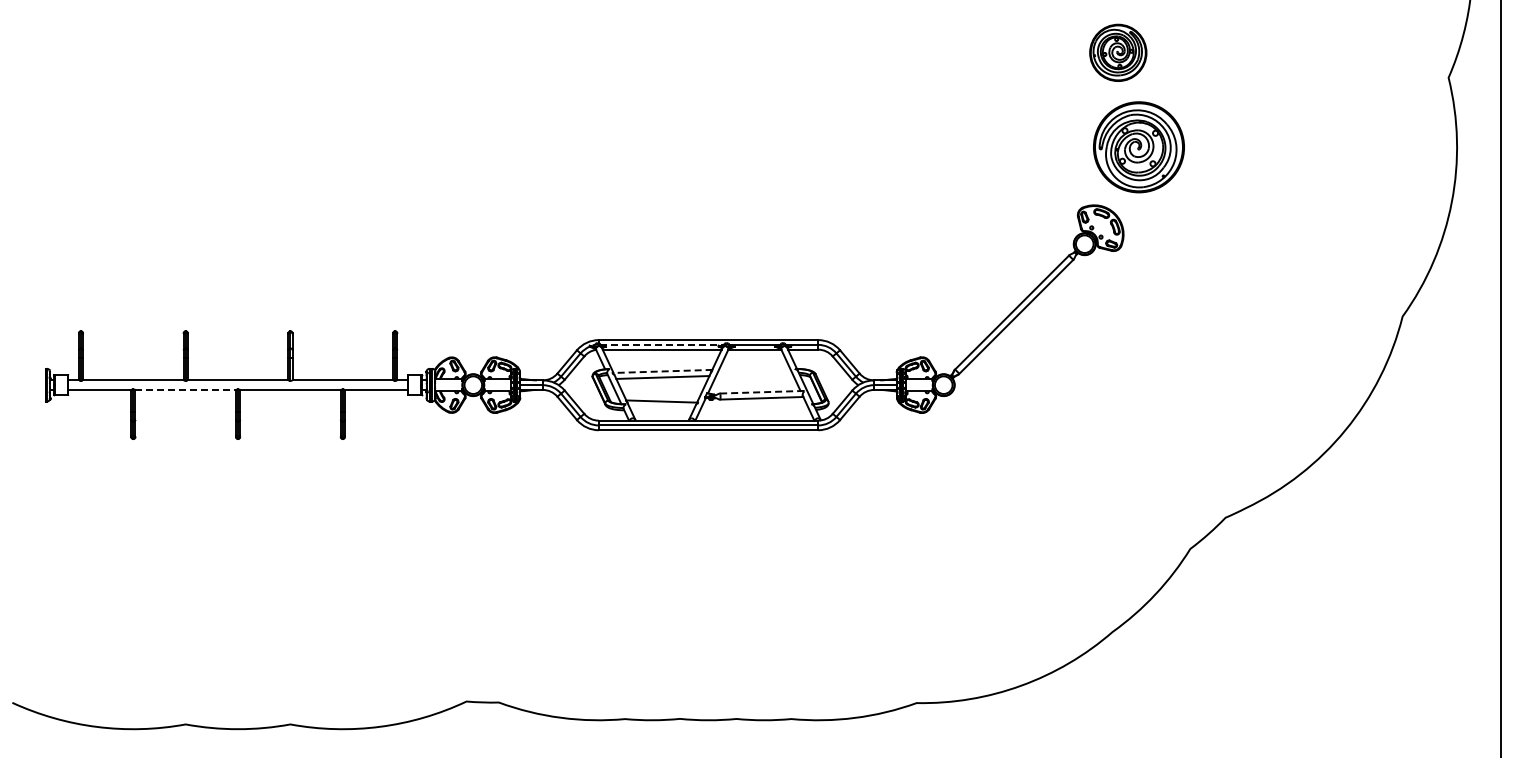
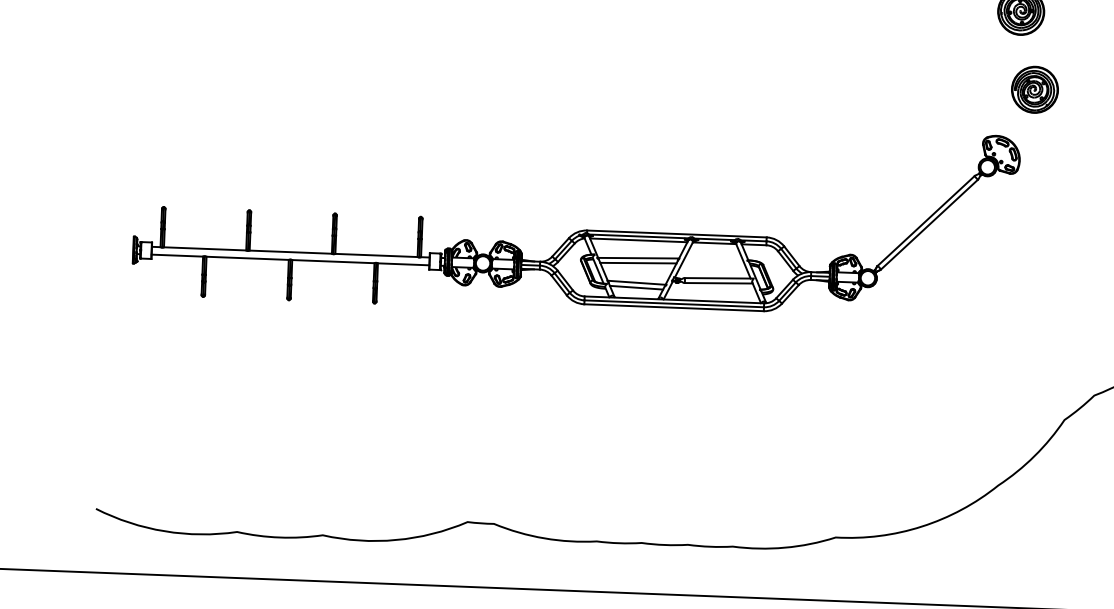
part: (1138, 147) -> (1034, 89), size x0.62
line: (662, 344) -> (639, 236), dashed -> solid
line: (662, 371) -> (638, 258), dashed -> solid
line: (186, 389) -> (248, 258), dashed -> solid
line: (761, 392) -> (718, 278), dashed -> solid
line: (661, 407) -> (636, 287), added

